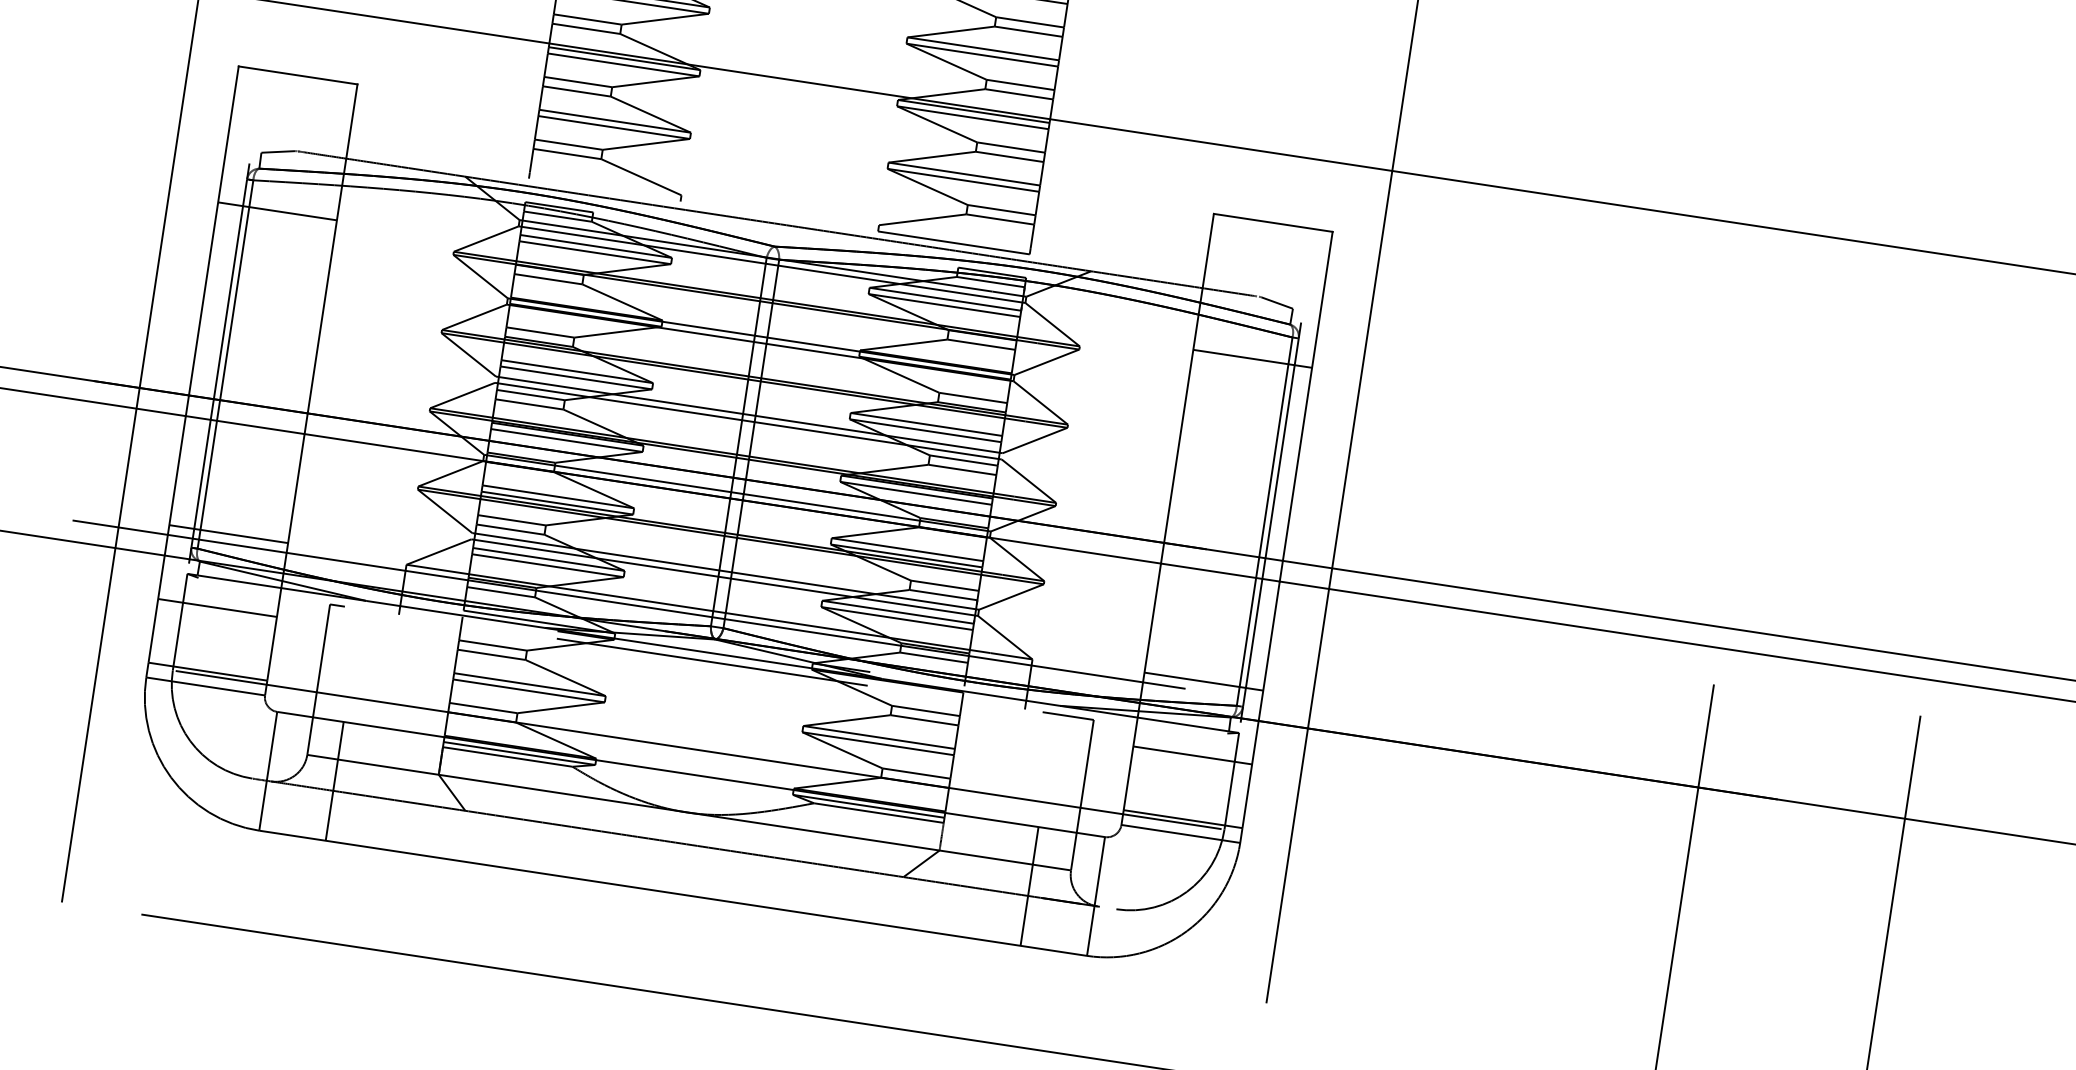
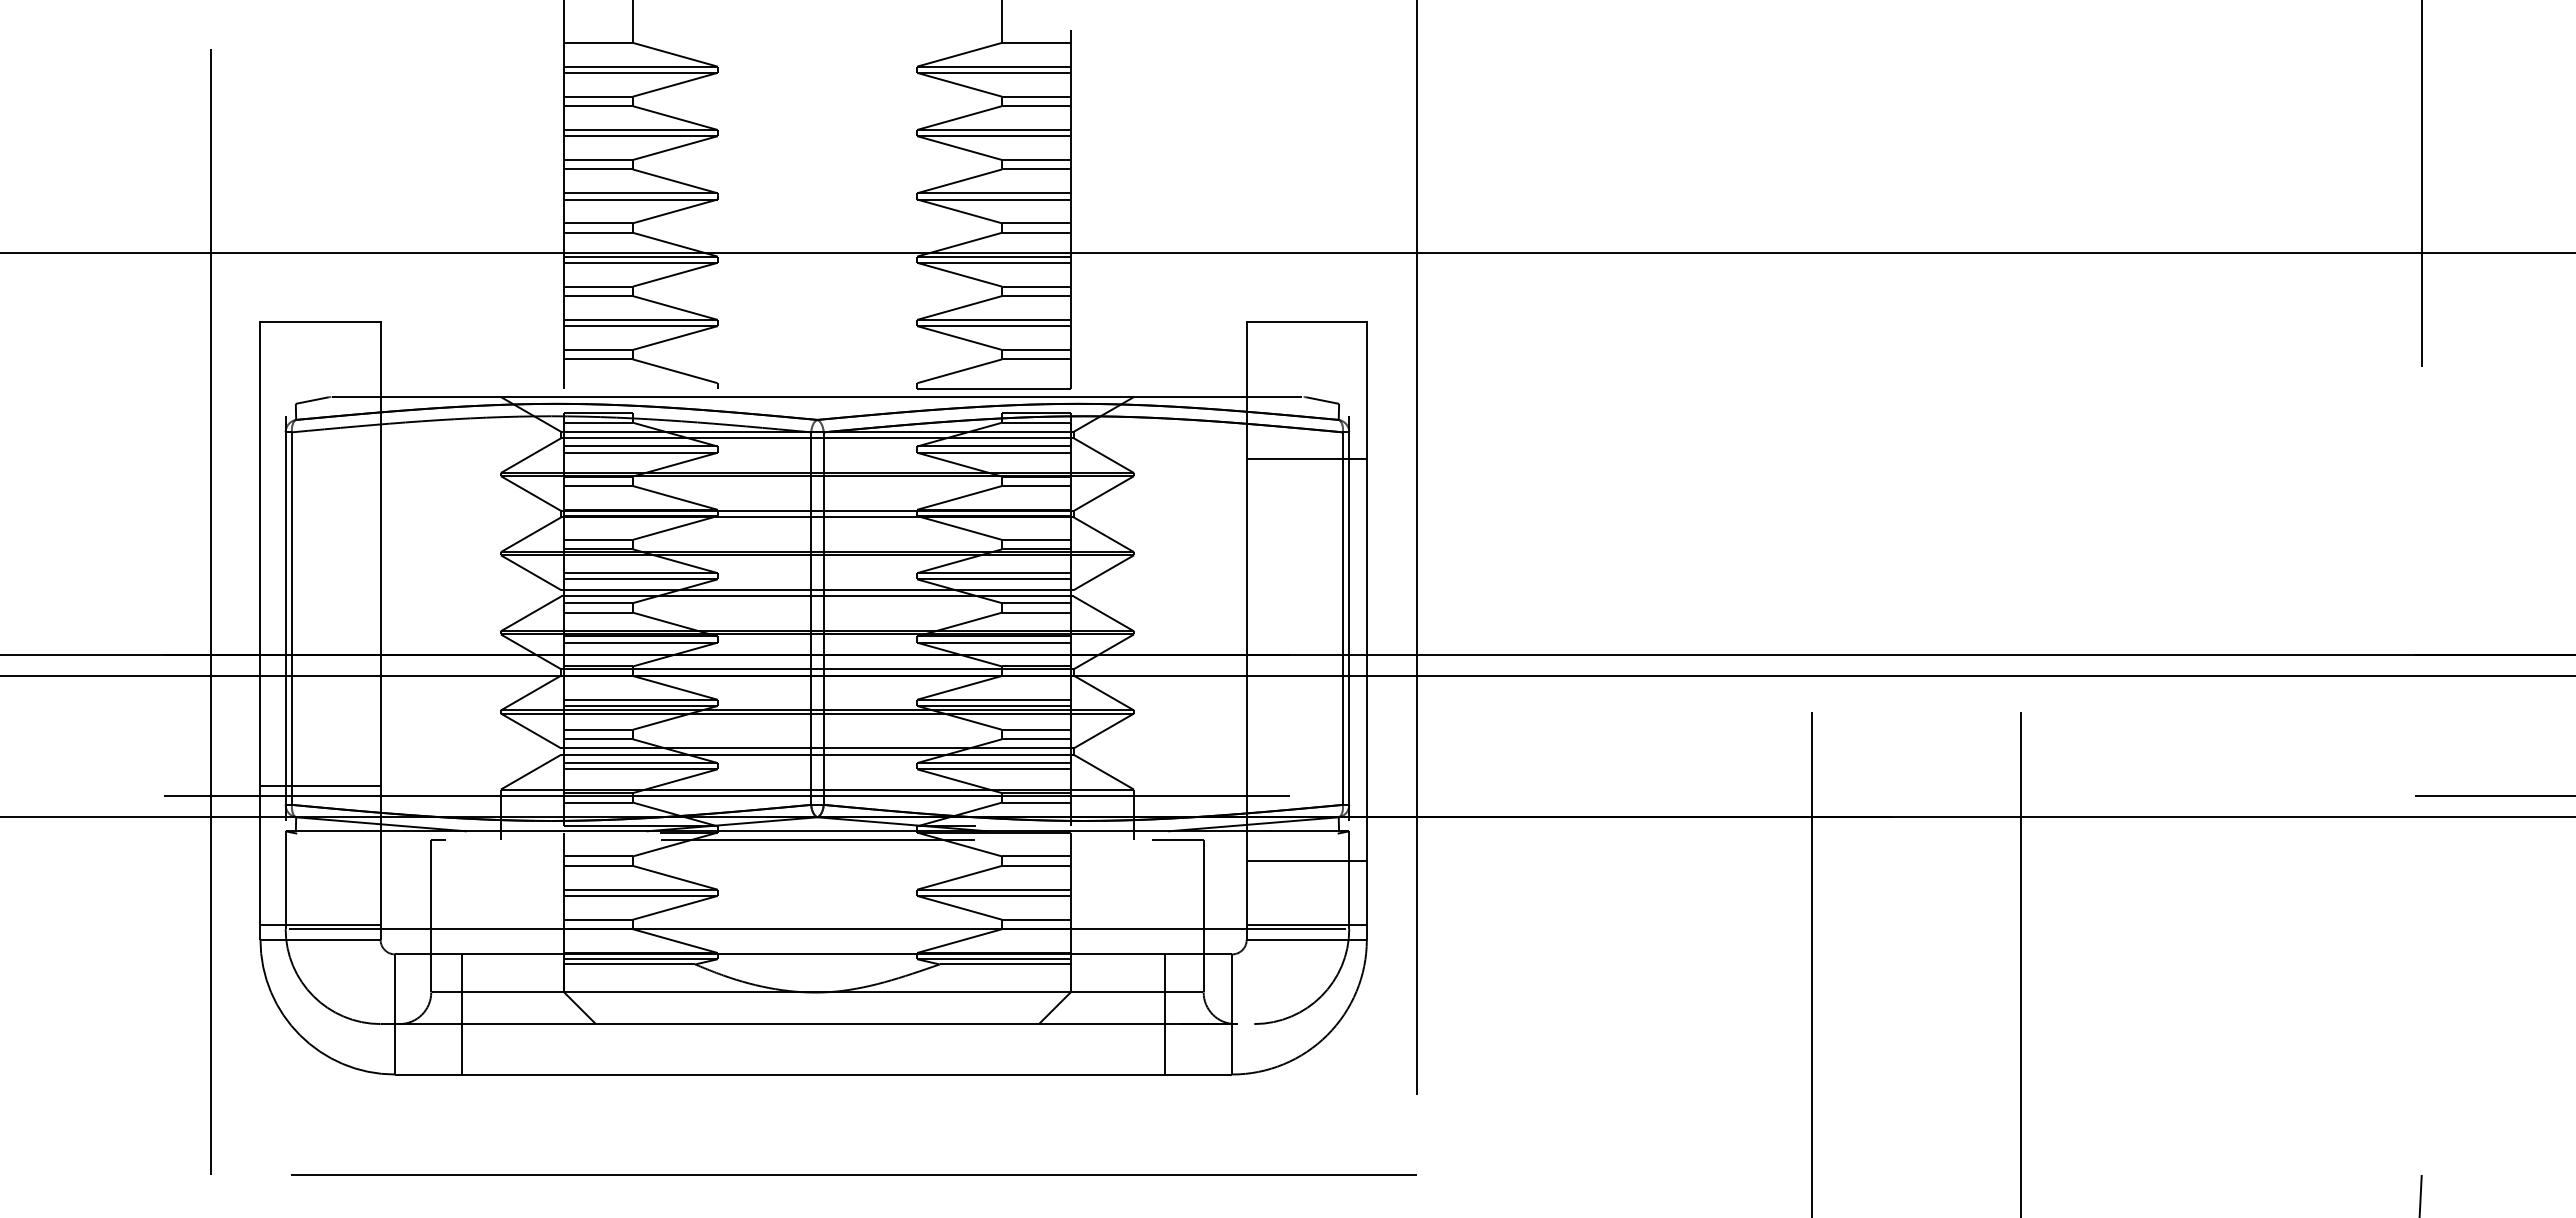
line: (277, 211) -> (320, 459), removed
line: (217, 607) -> (320, 860), removed
line: (1203, 681) -> (1306, 785), removed

